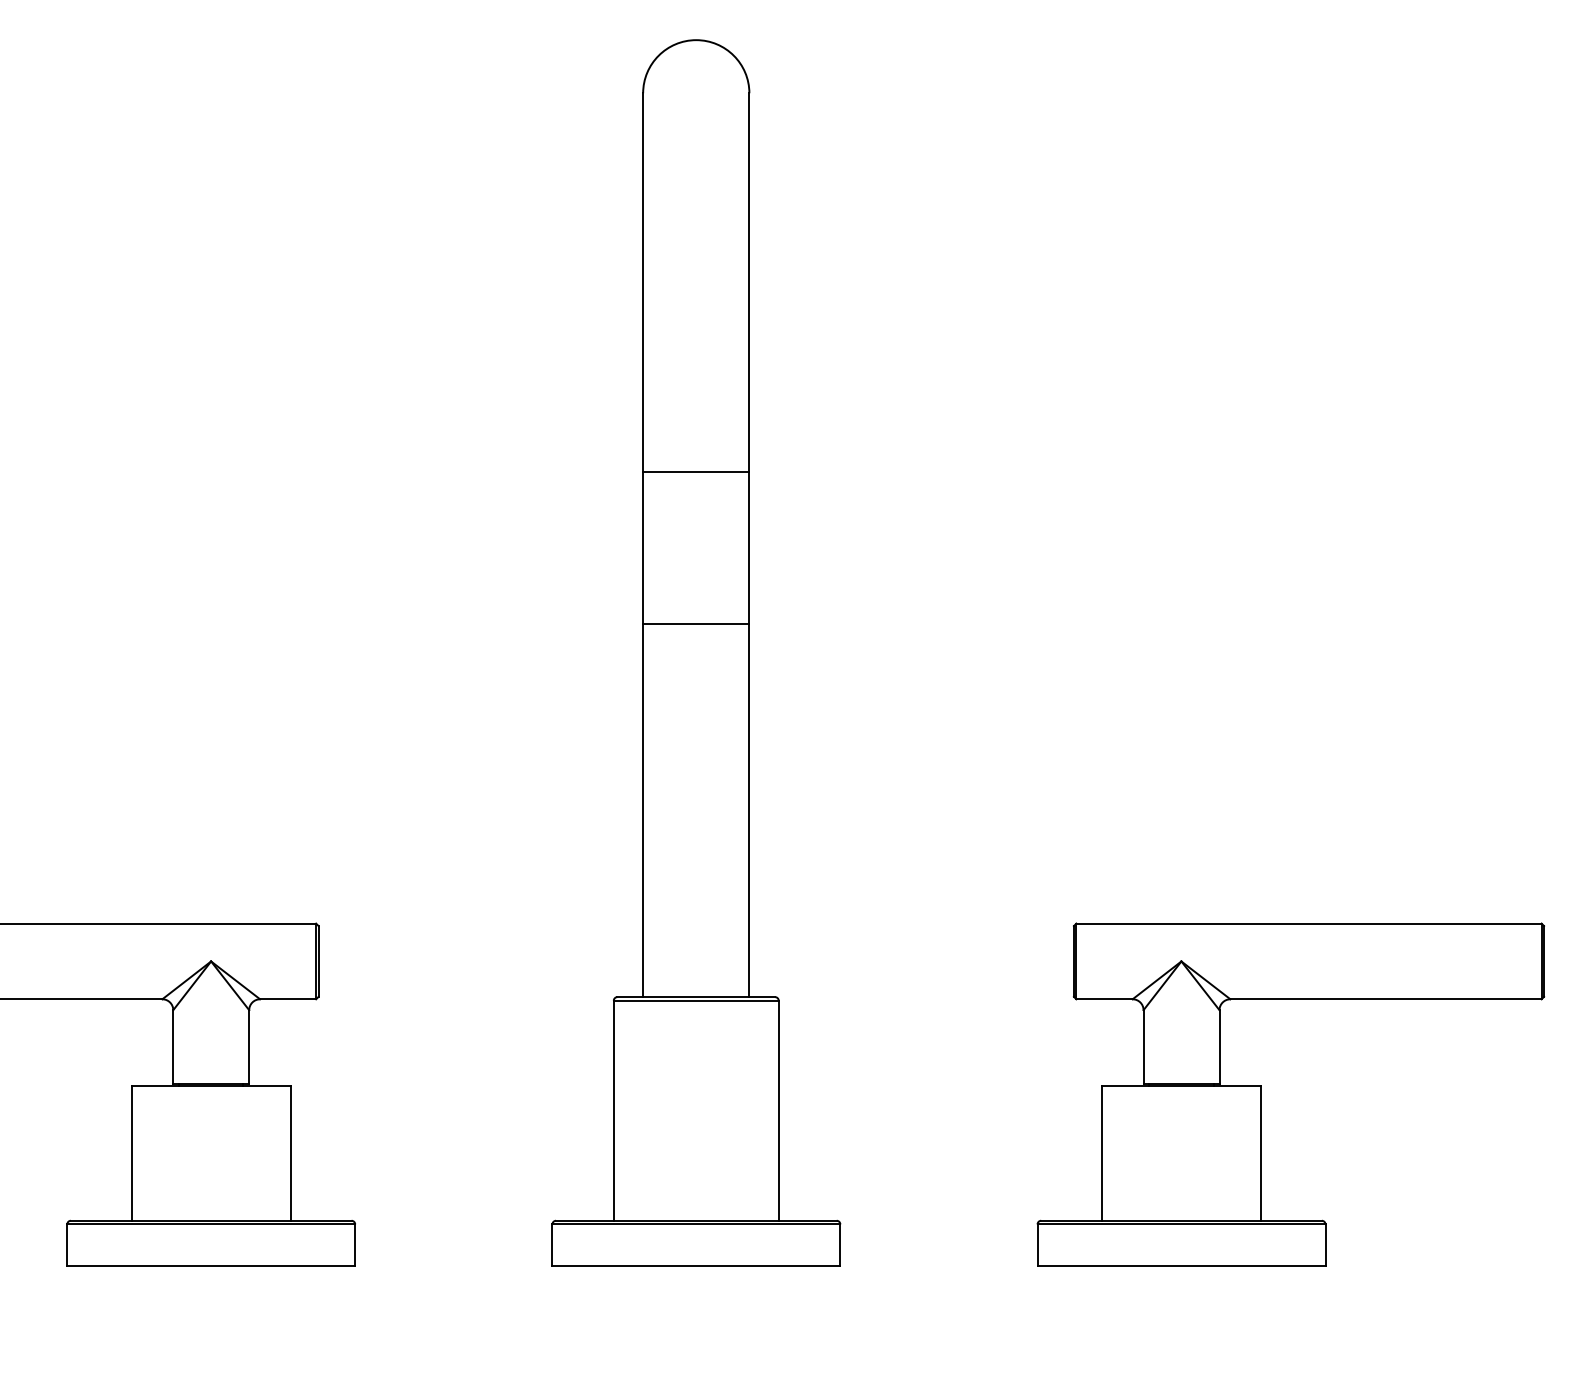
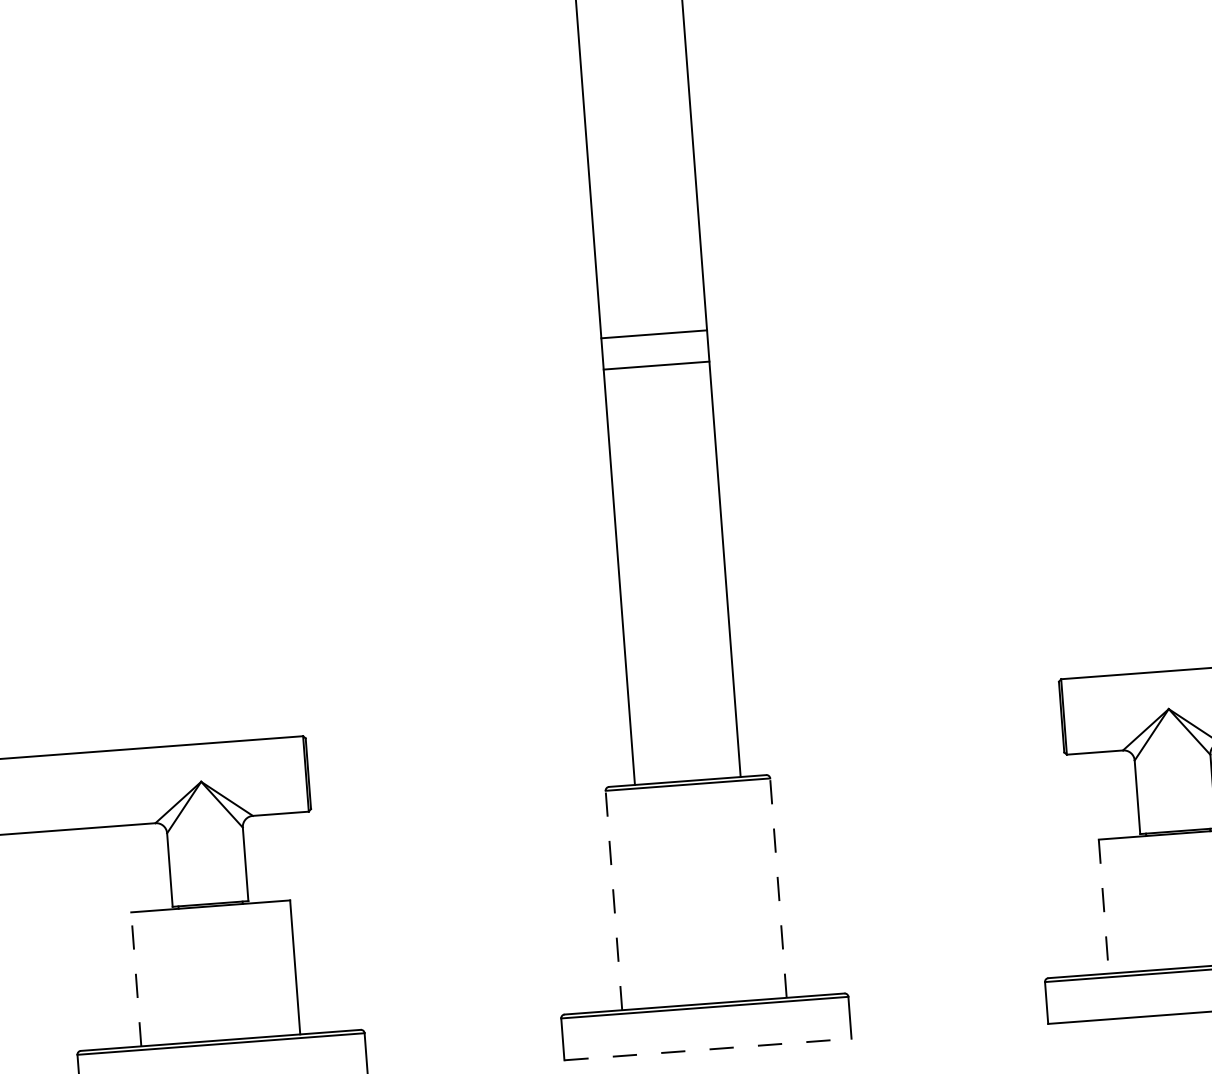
line: (696, 472) -> (654, 334), moved
line: (696, 623) -> (656, 365), moved
line: (613, 1110) -> (613, 900), solid -> dashed
line: (778, 1110) -> (778, 887), solid -> dashed
line: (131, 1153) -> (136, 979), solid -> dashed
line: (1101, 1154) -> (1103, 907), solid -> dashed
line: (696, 1266) -> (708, 1049), solid -> dashed

